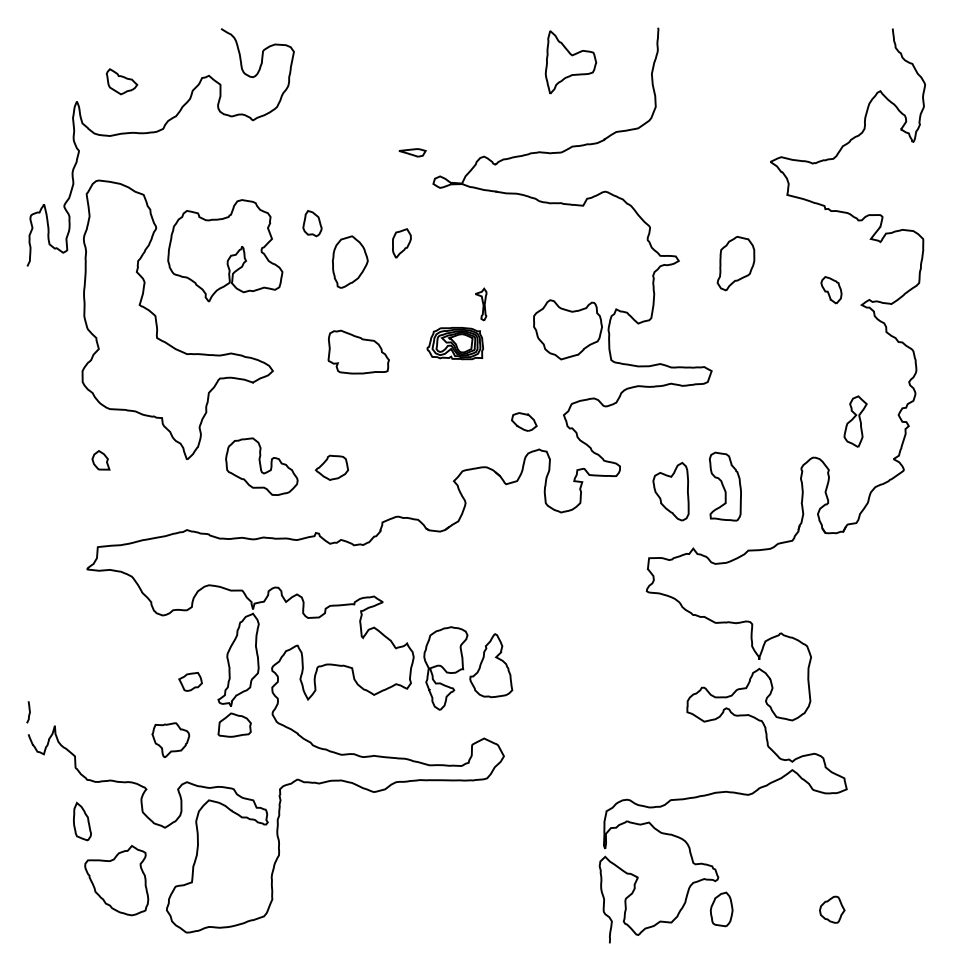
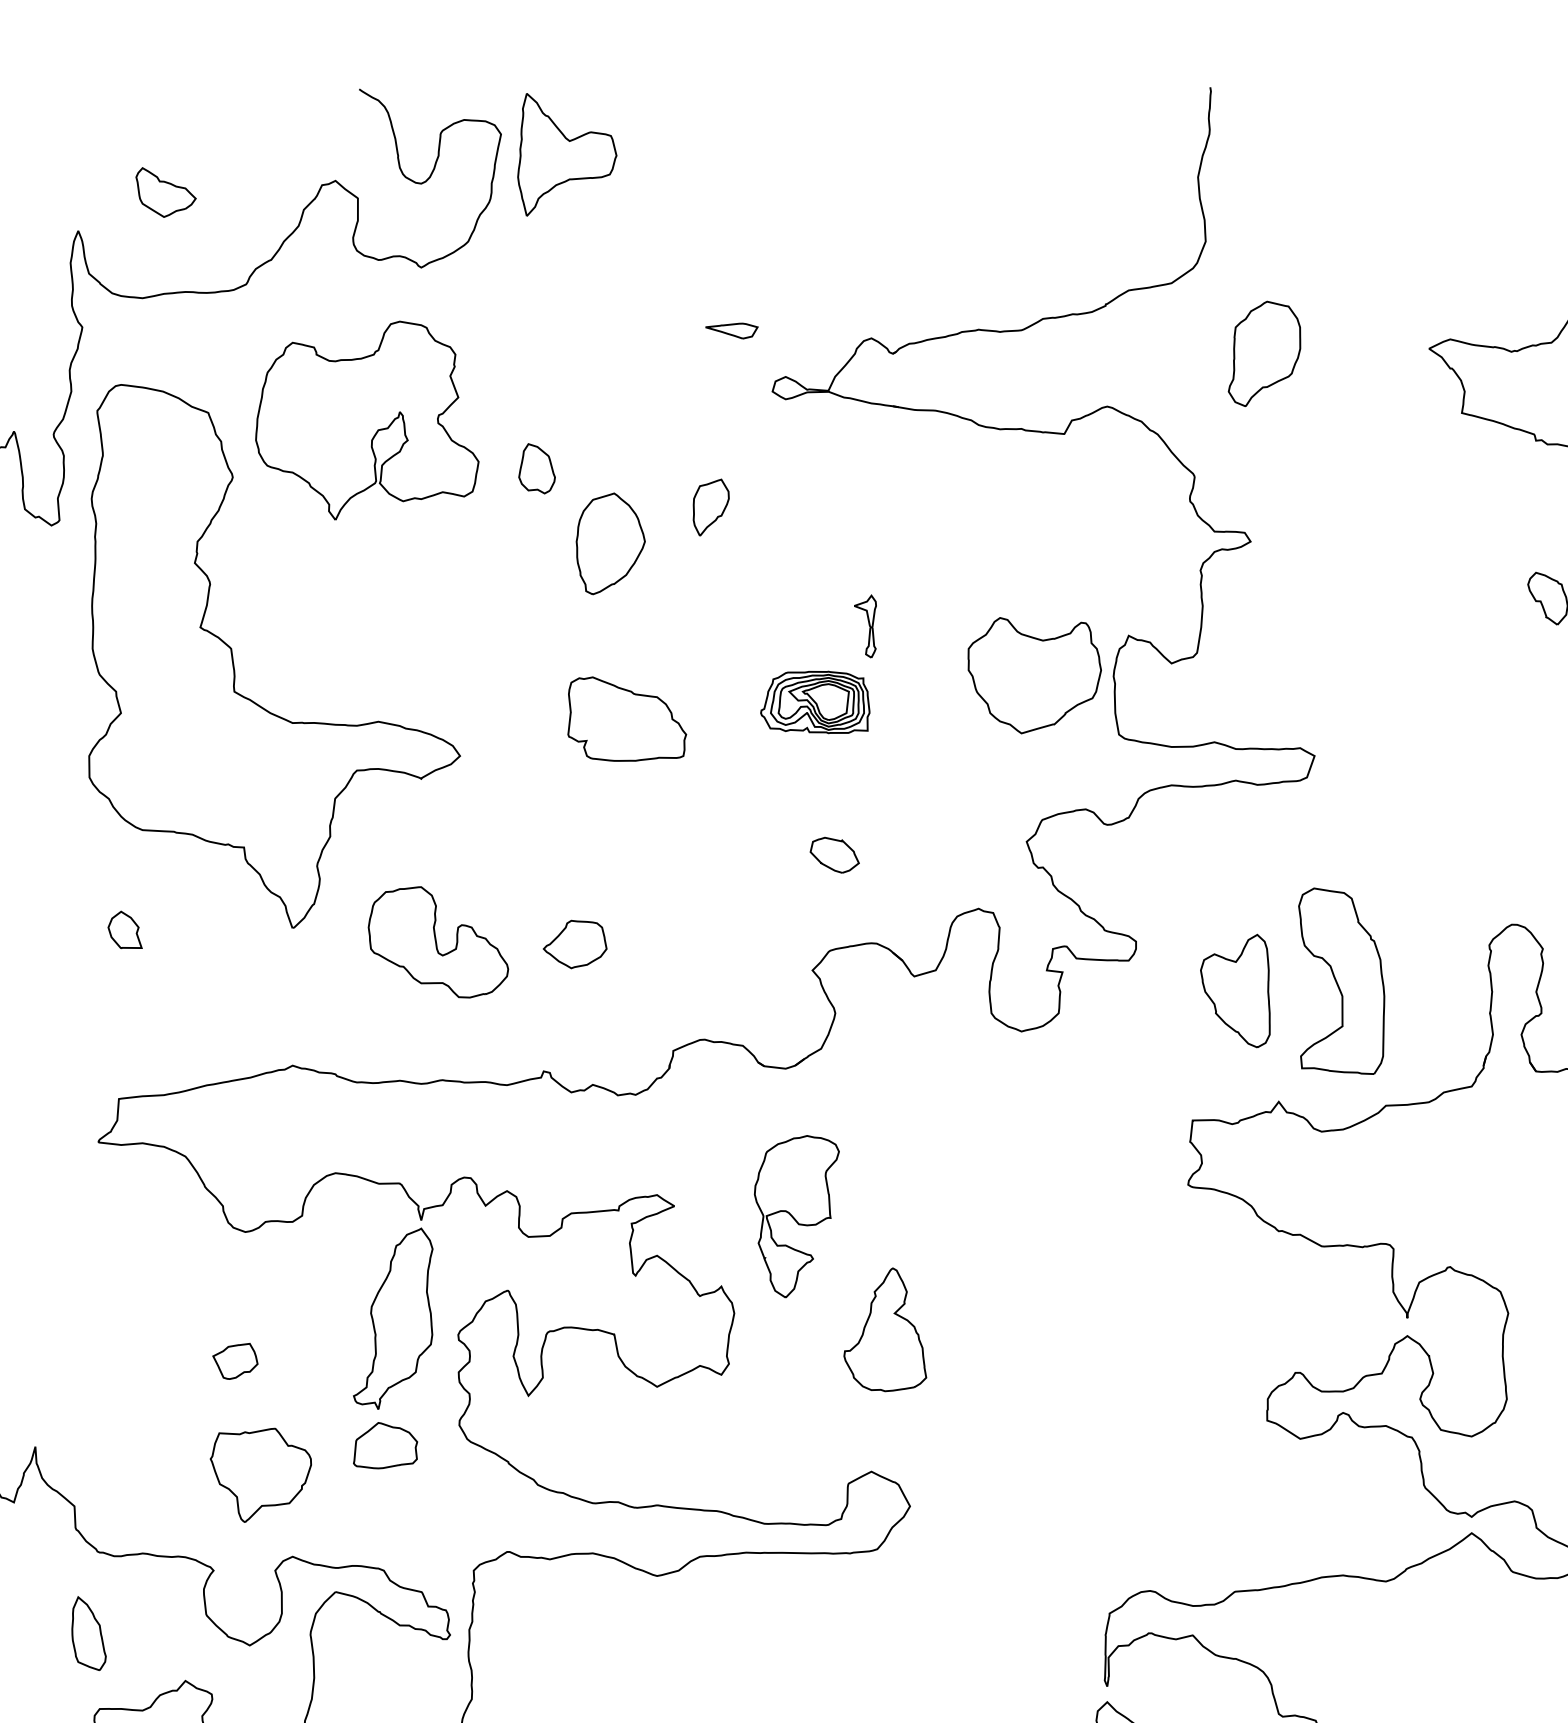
part: (570, 62) -> (566, 155), moved
part: (225, 250) -> (367, 419), moved
part: (735, 263) -> (1263, 353), moved
part: (524, 421) -> (835, 854), moved
part: (724, 486) -> (1339, 980), size x1.4
part: (445, 668) -> (796, 1216), moved
part: (190, 681) -> (235, 1360), moved
part: (170, 739) -> (260, 1473), size x1.4

